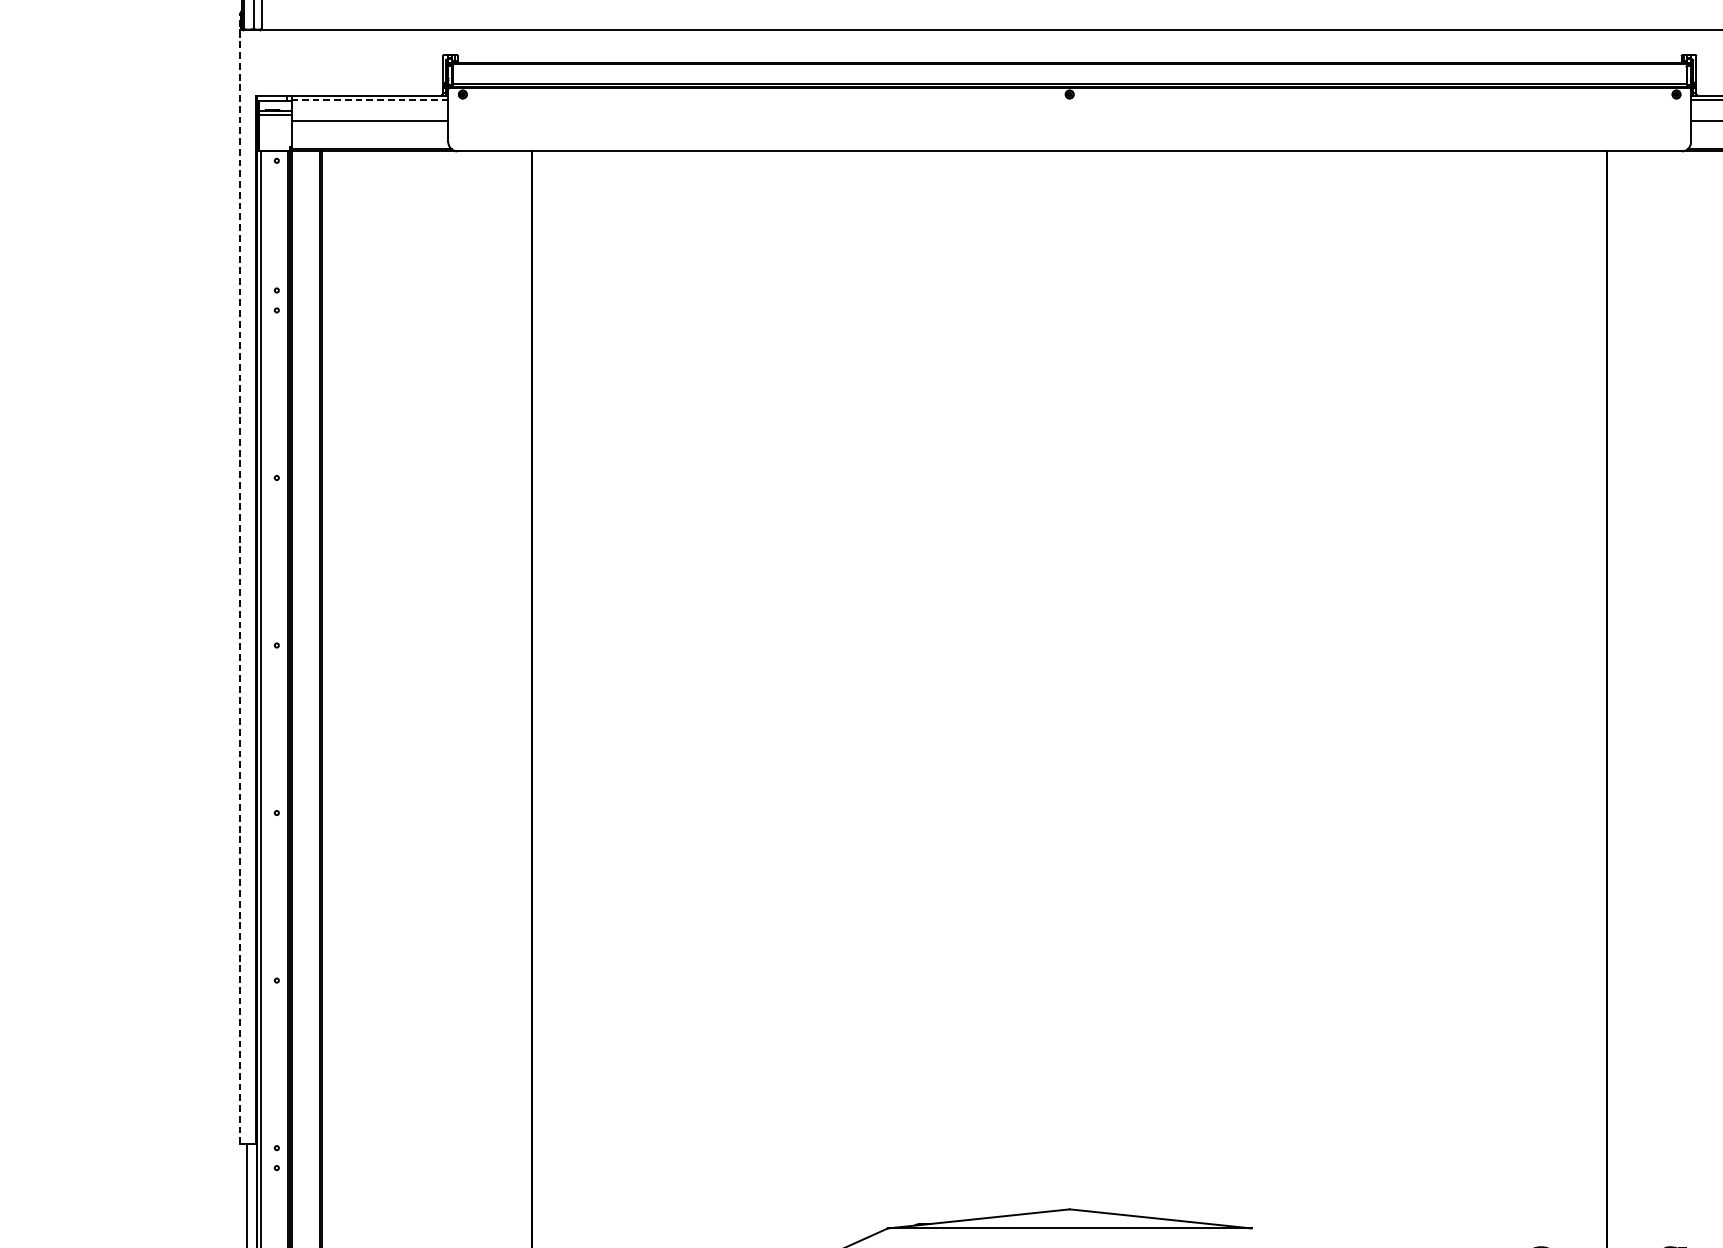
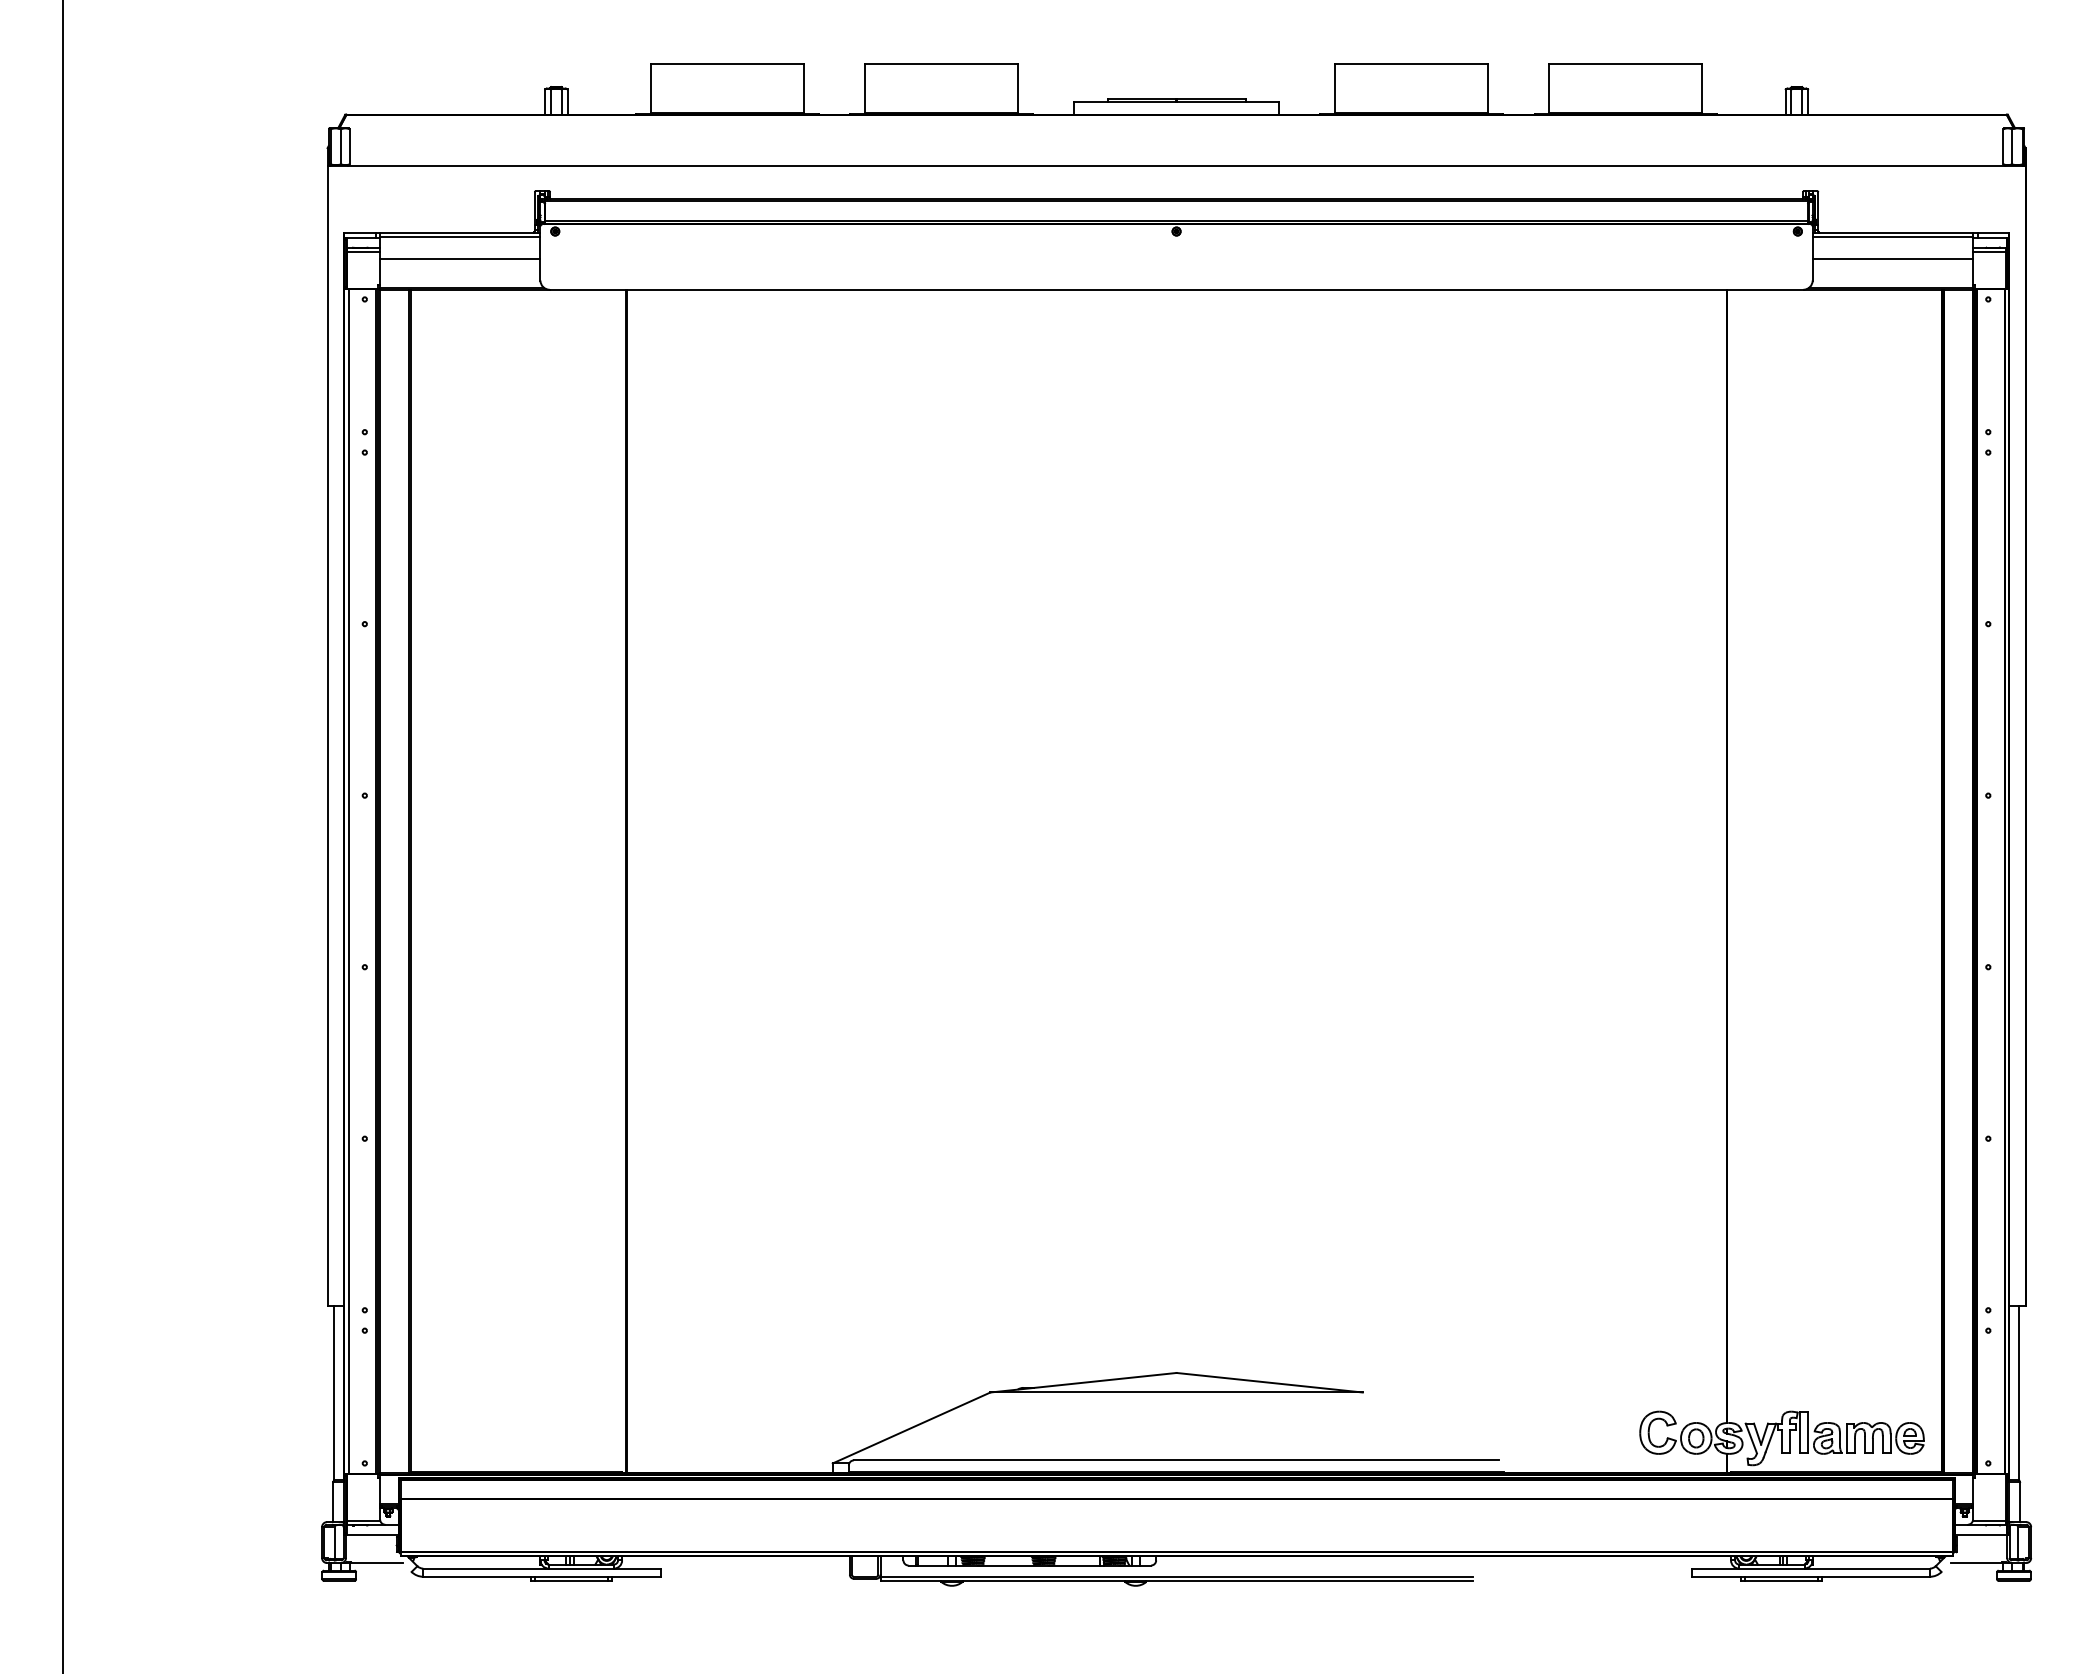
line: (369, 100) -> (459, 237), dashed -> solid
line: (240, 577) -> (327, 726), dashed -> solid

